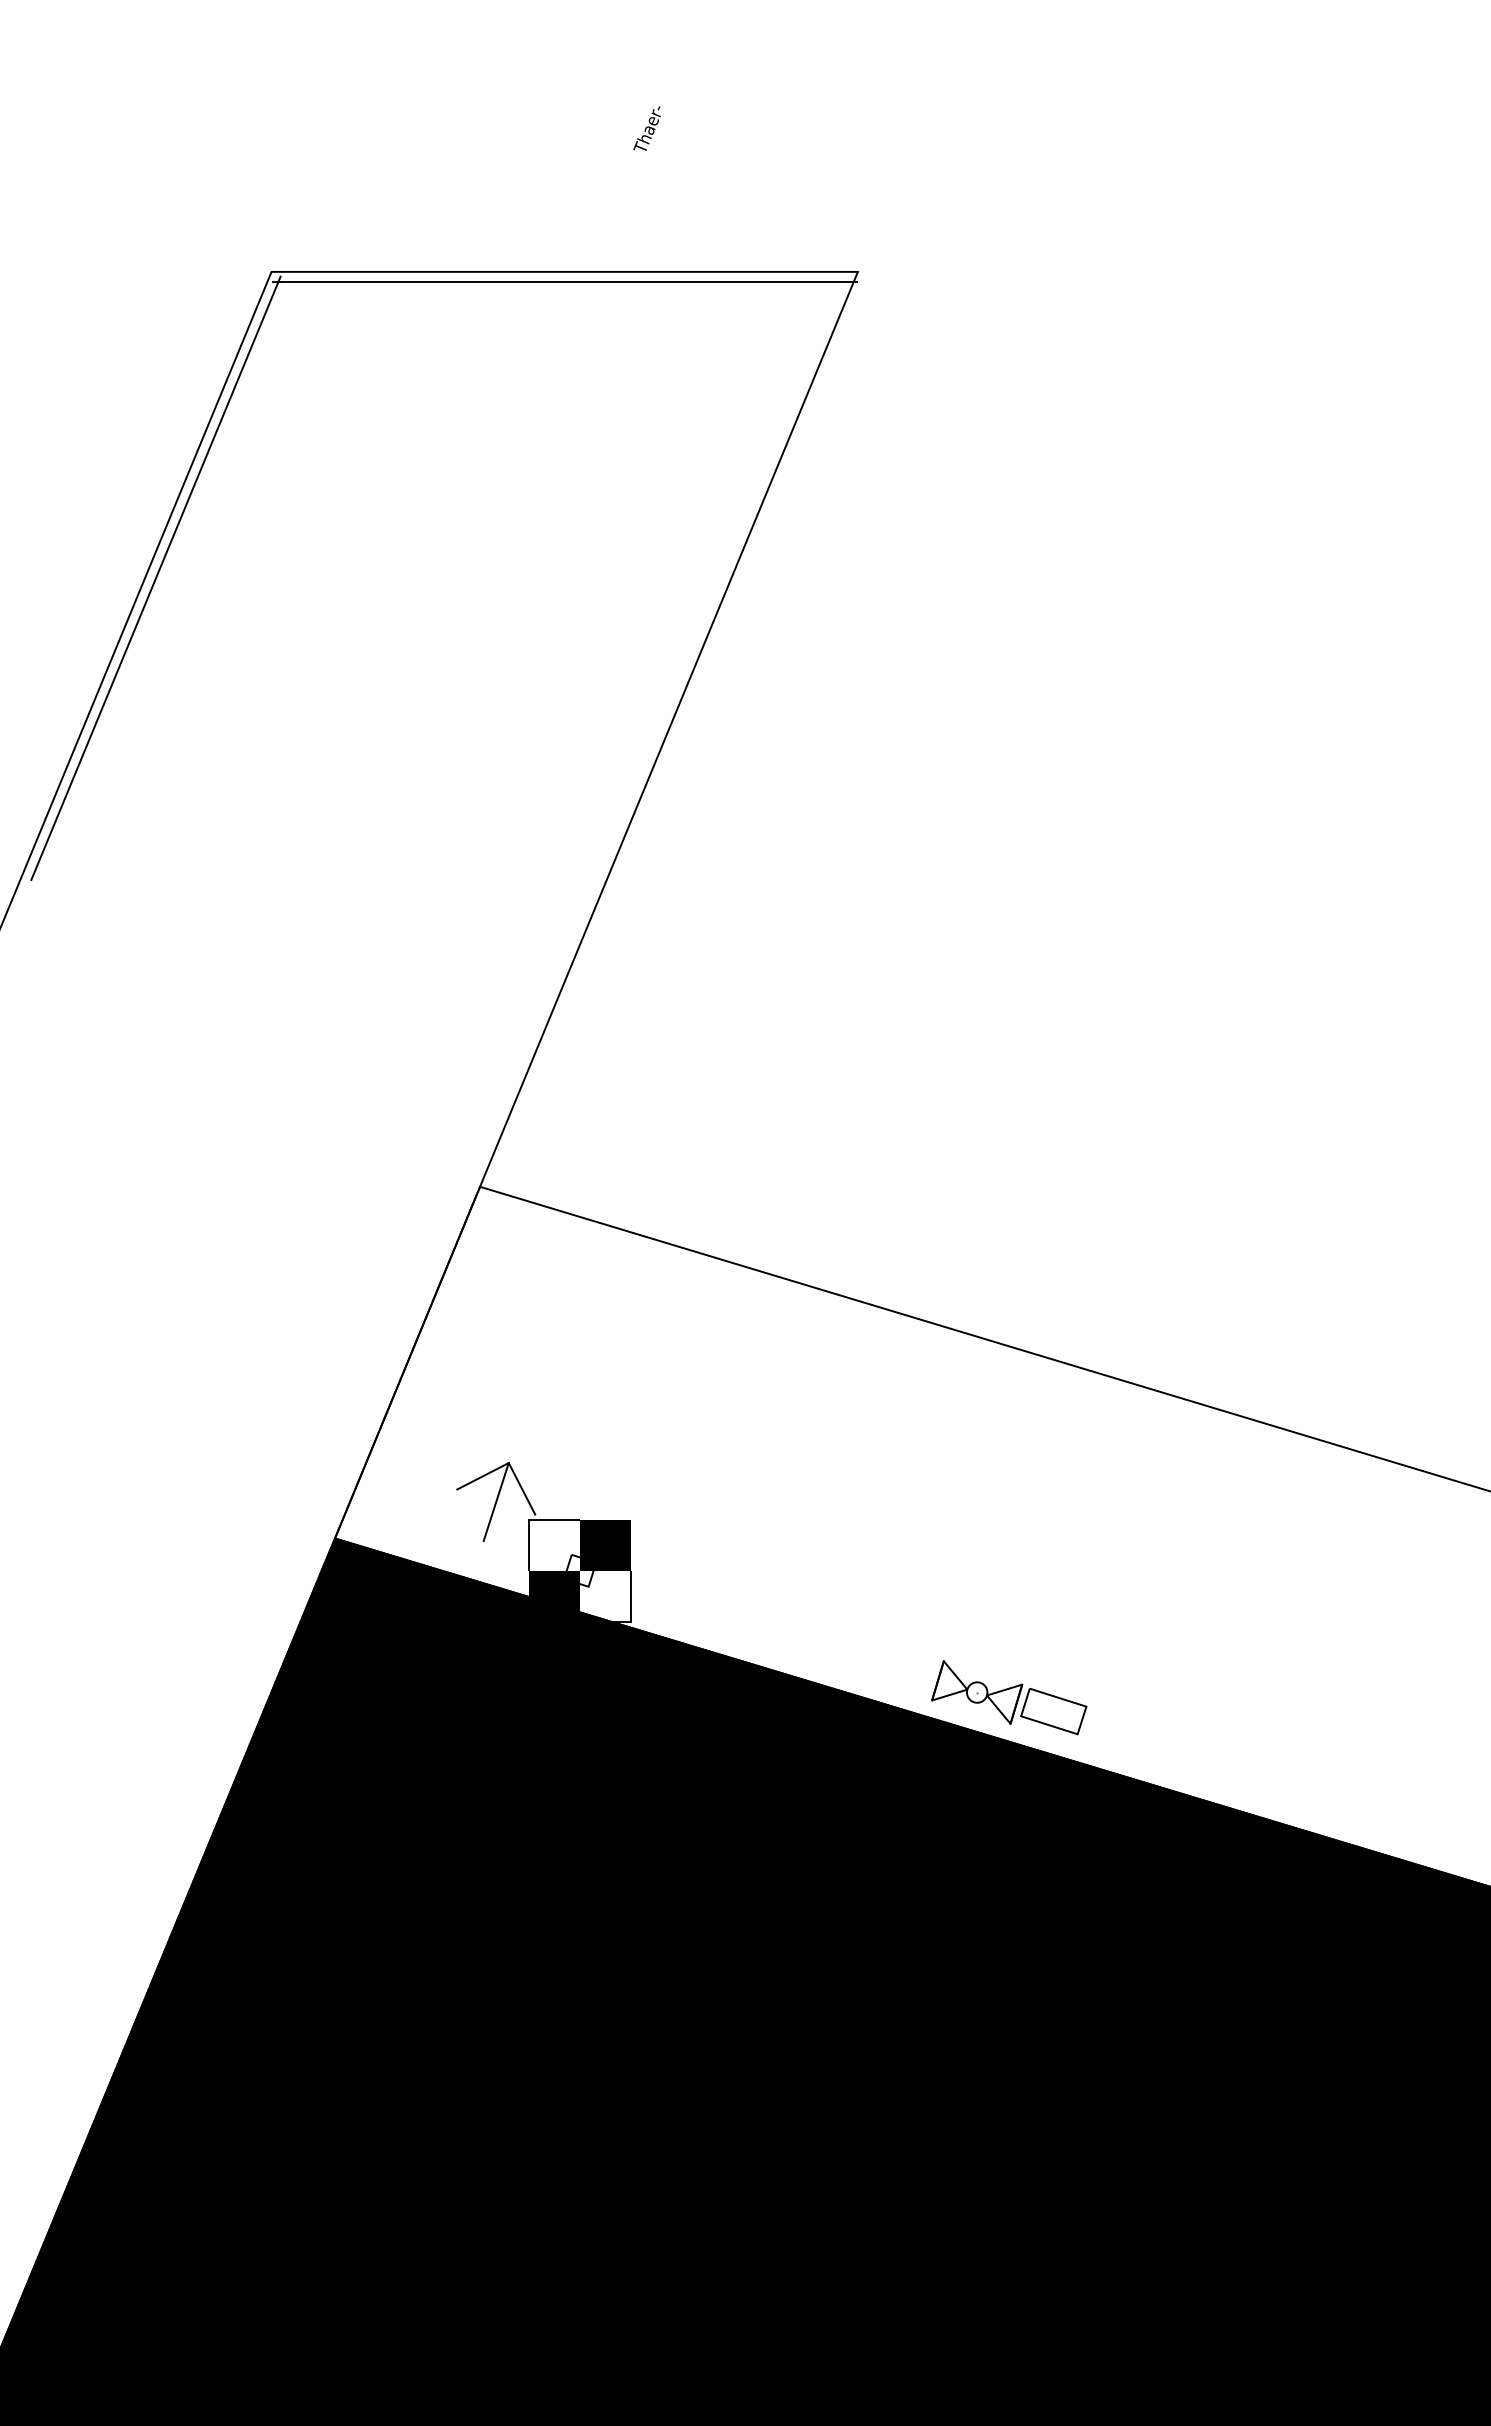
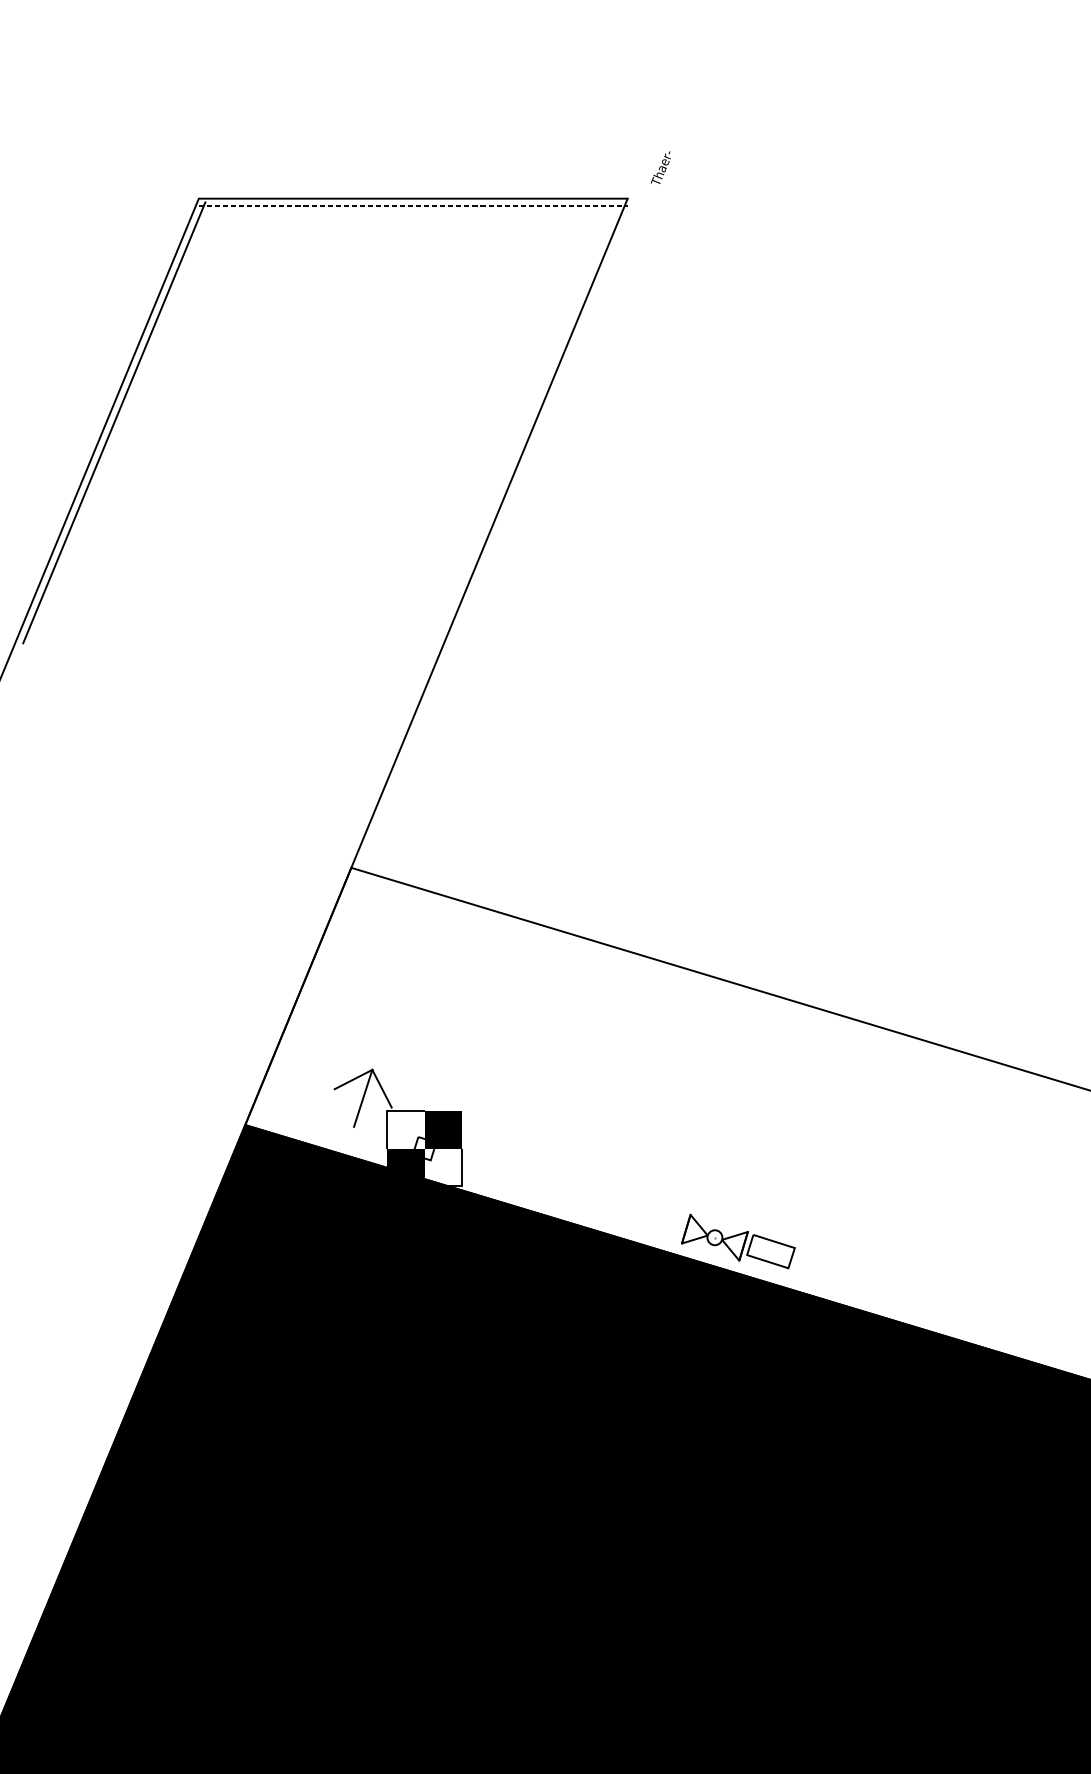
text: (646, 128) -> (660, 167), moved
line: (565, 282) -> (413, 206), solid -> dashed

